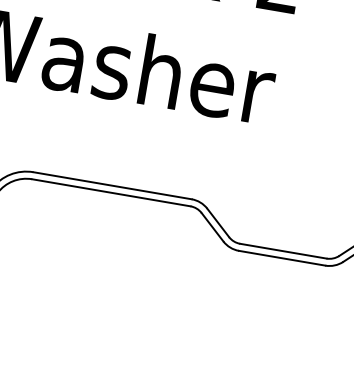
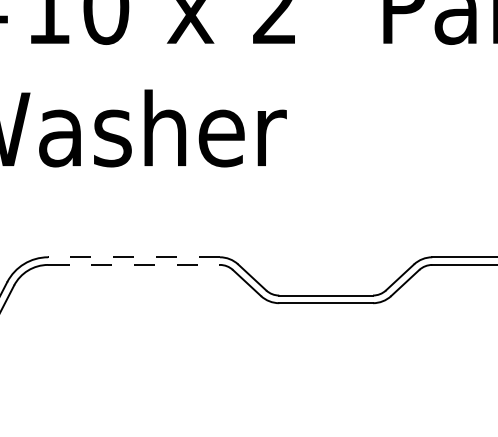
line: (112, 186) -> (134, 257), solid -> dashed
line: (111, 192) -> (134, 264), solid -> dashed

